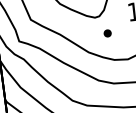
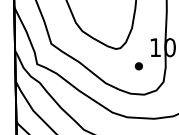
part: (107, 33) -> (138, 66), moved

